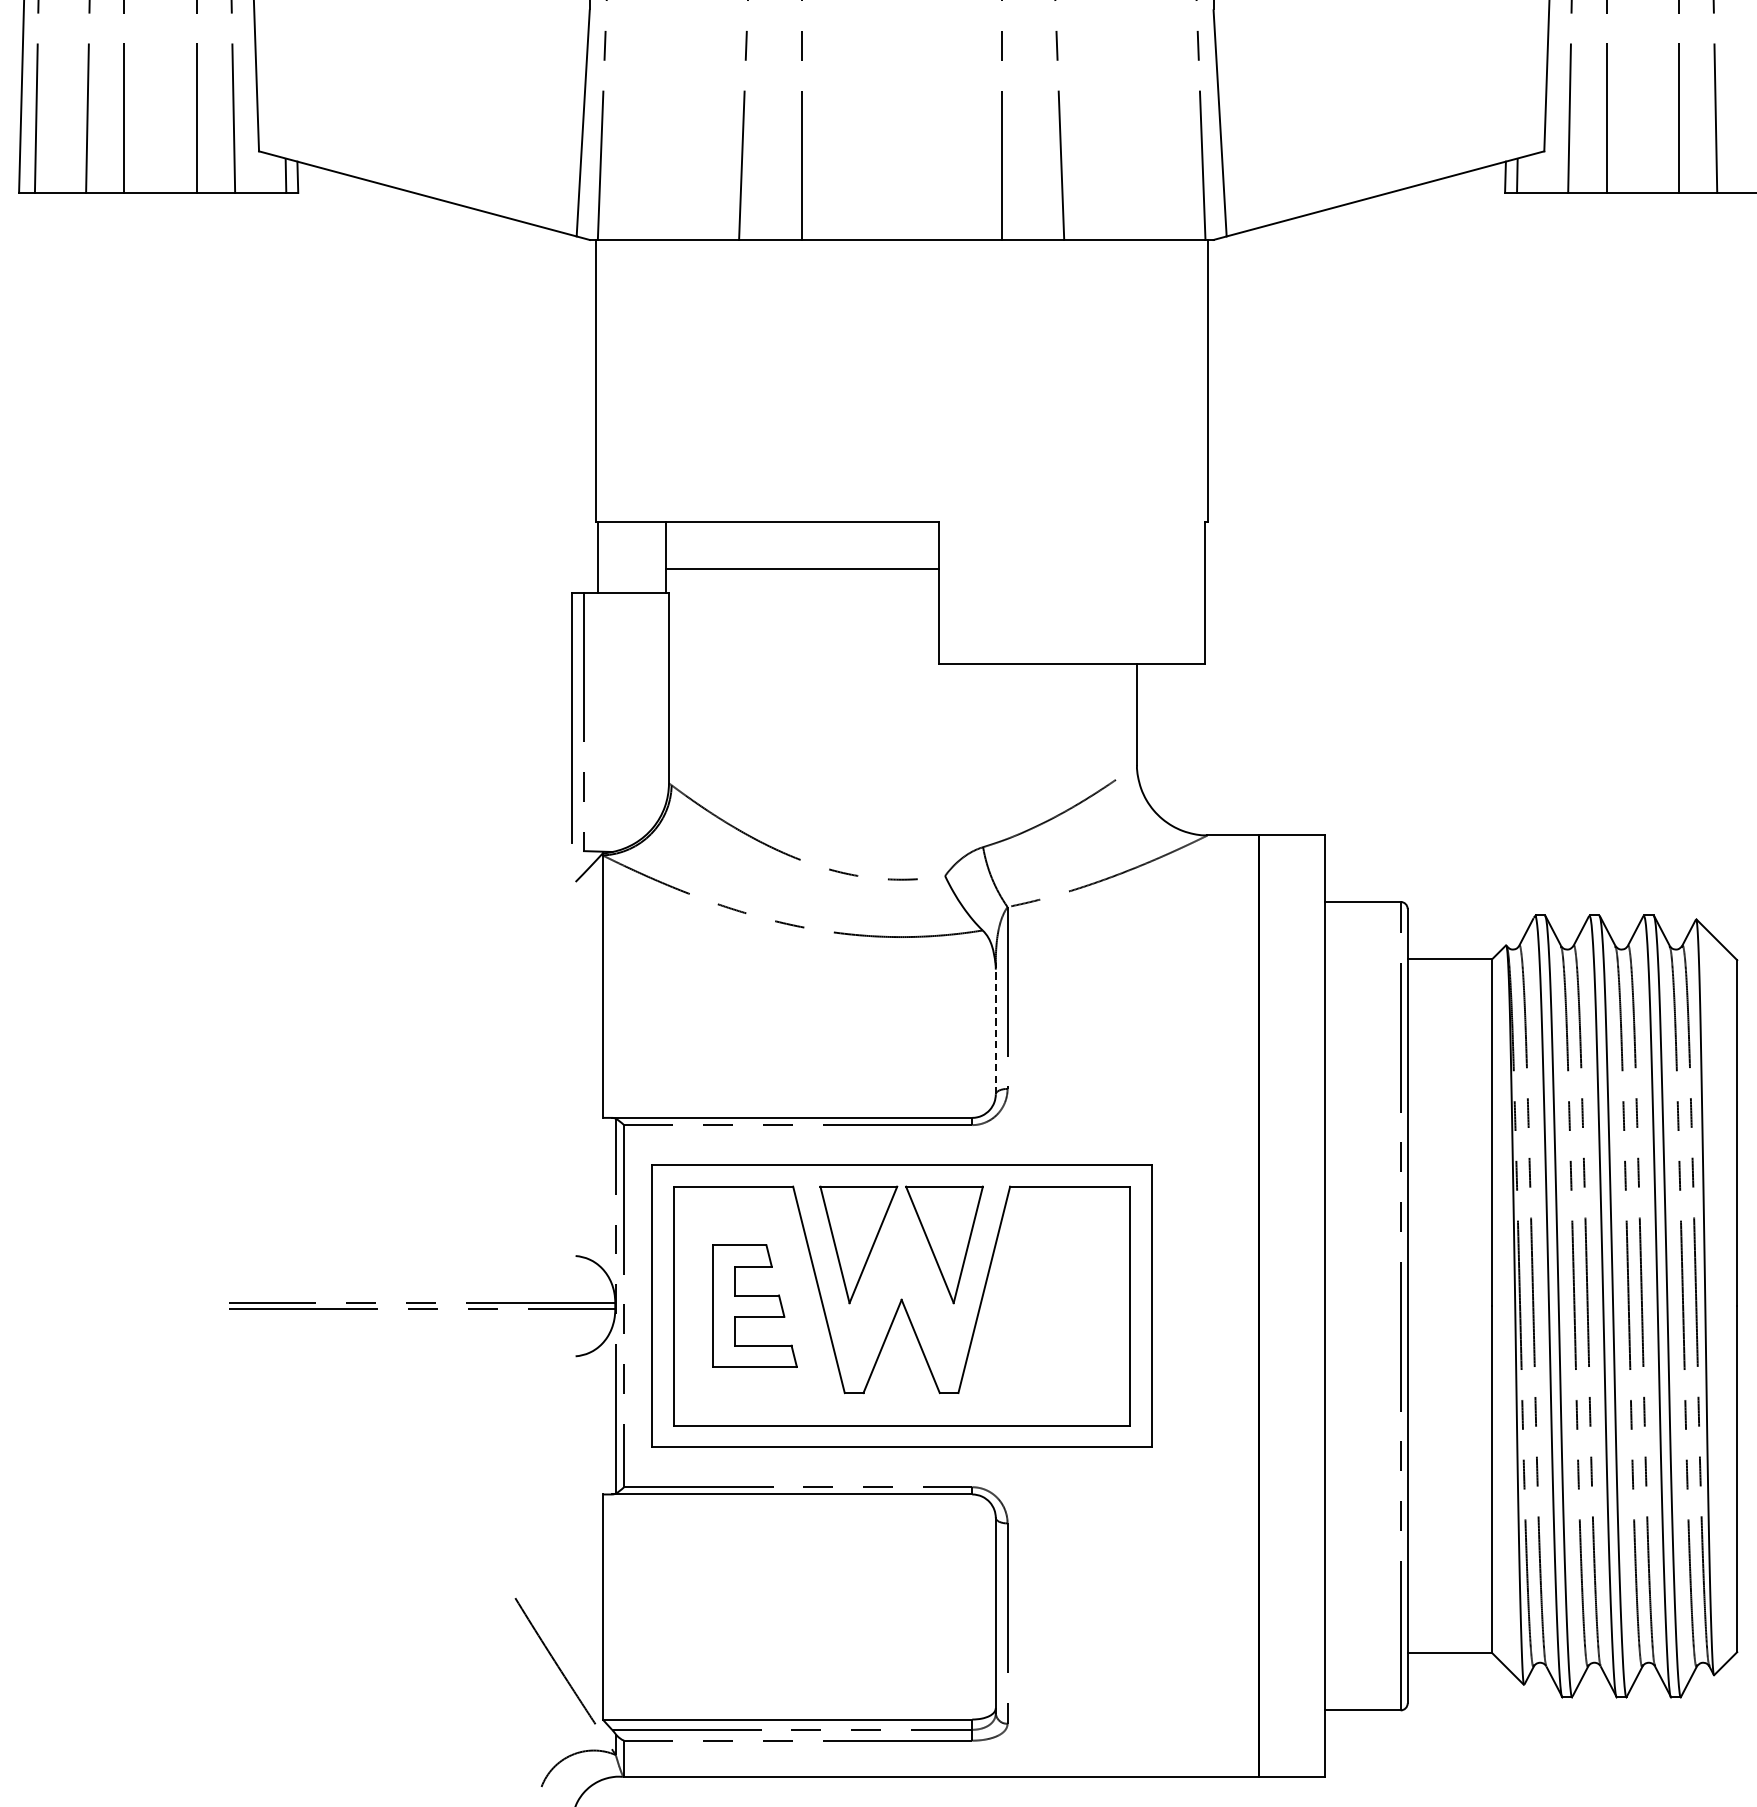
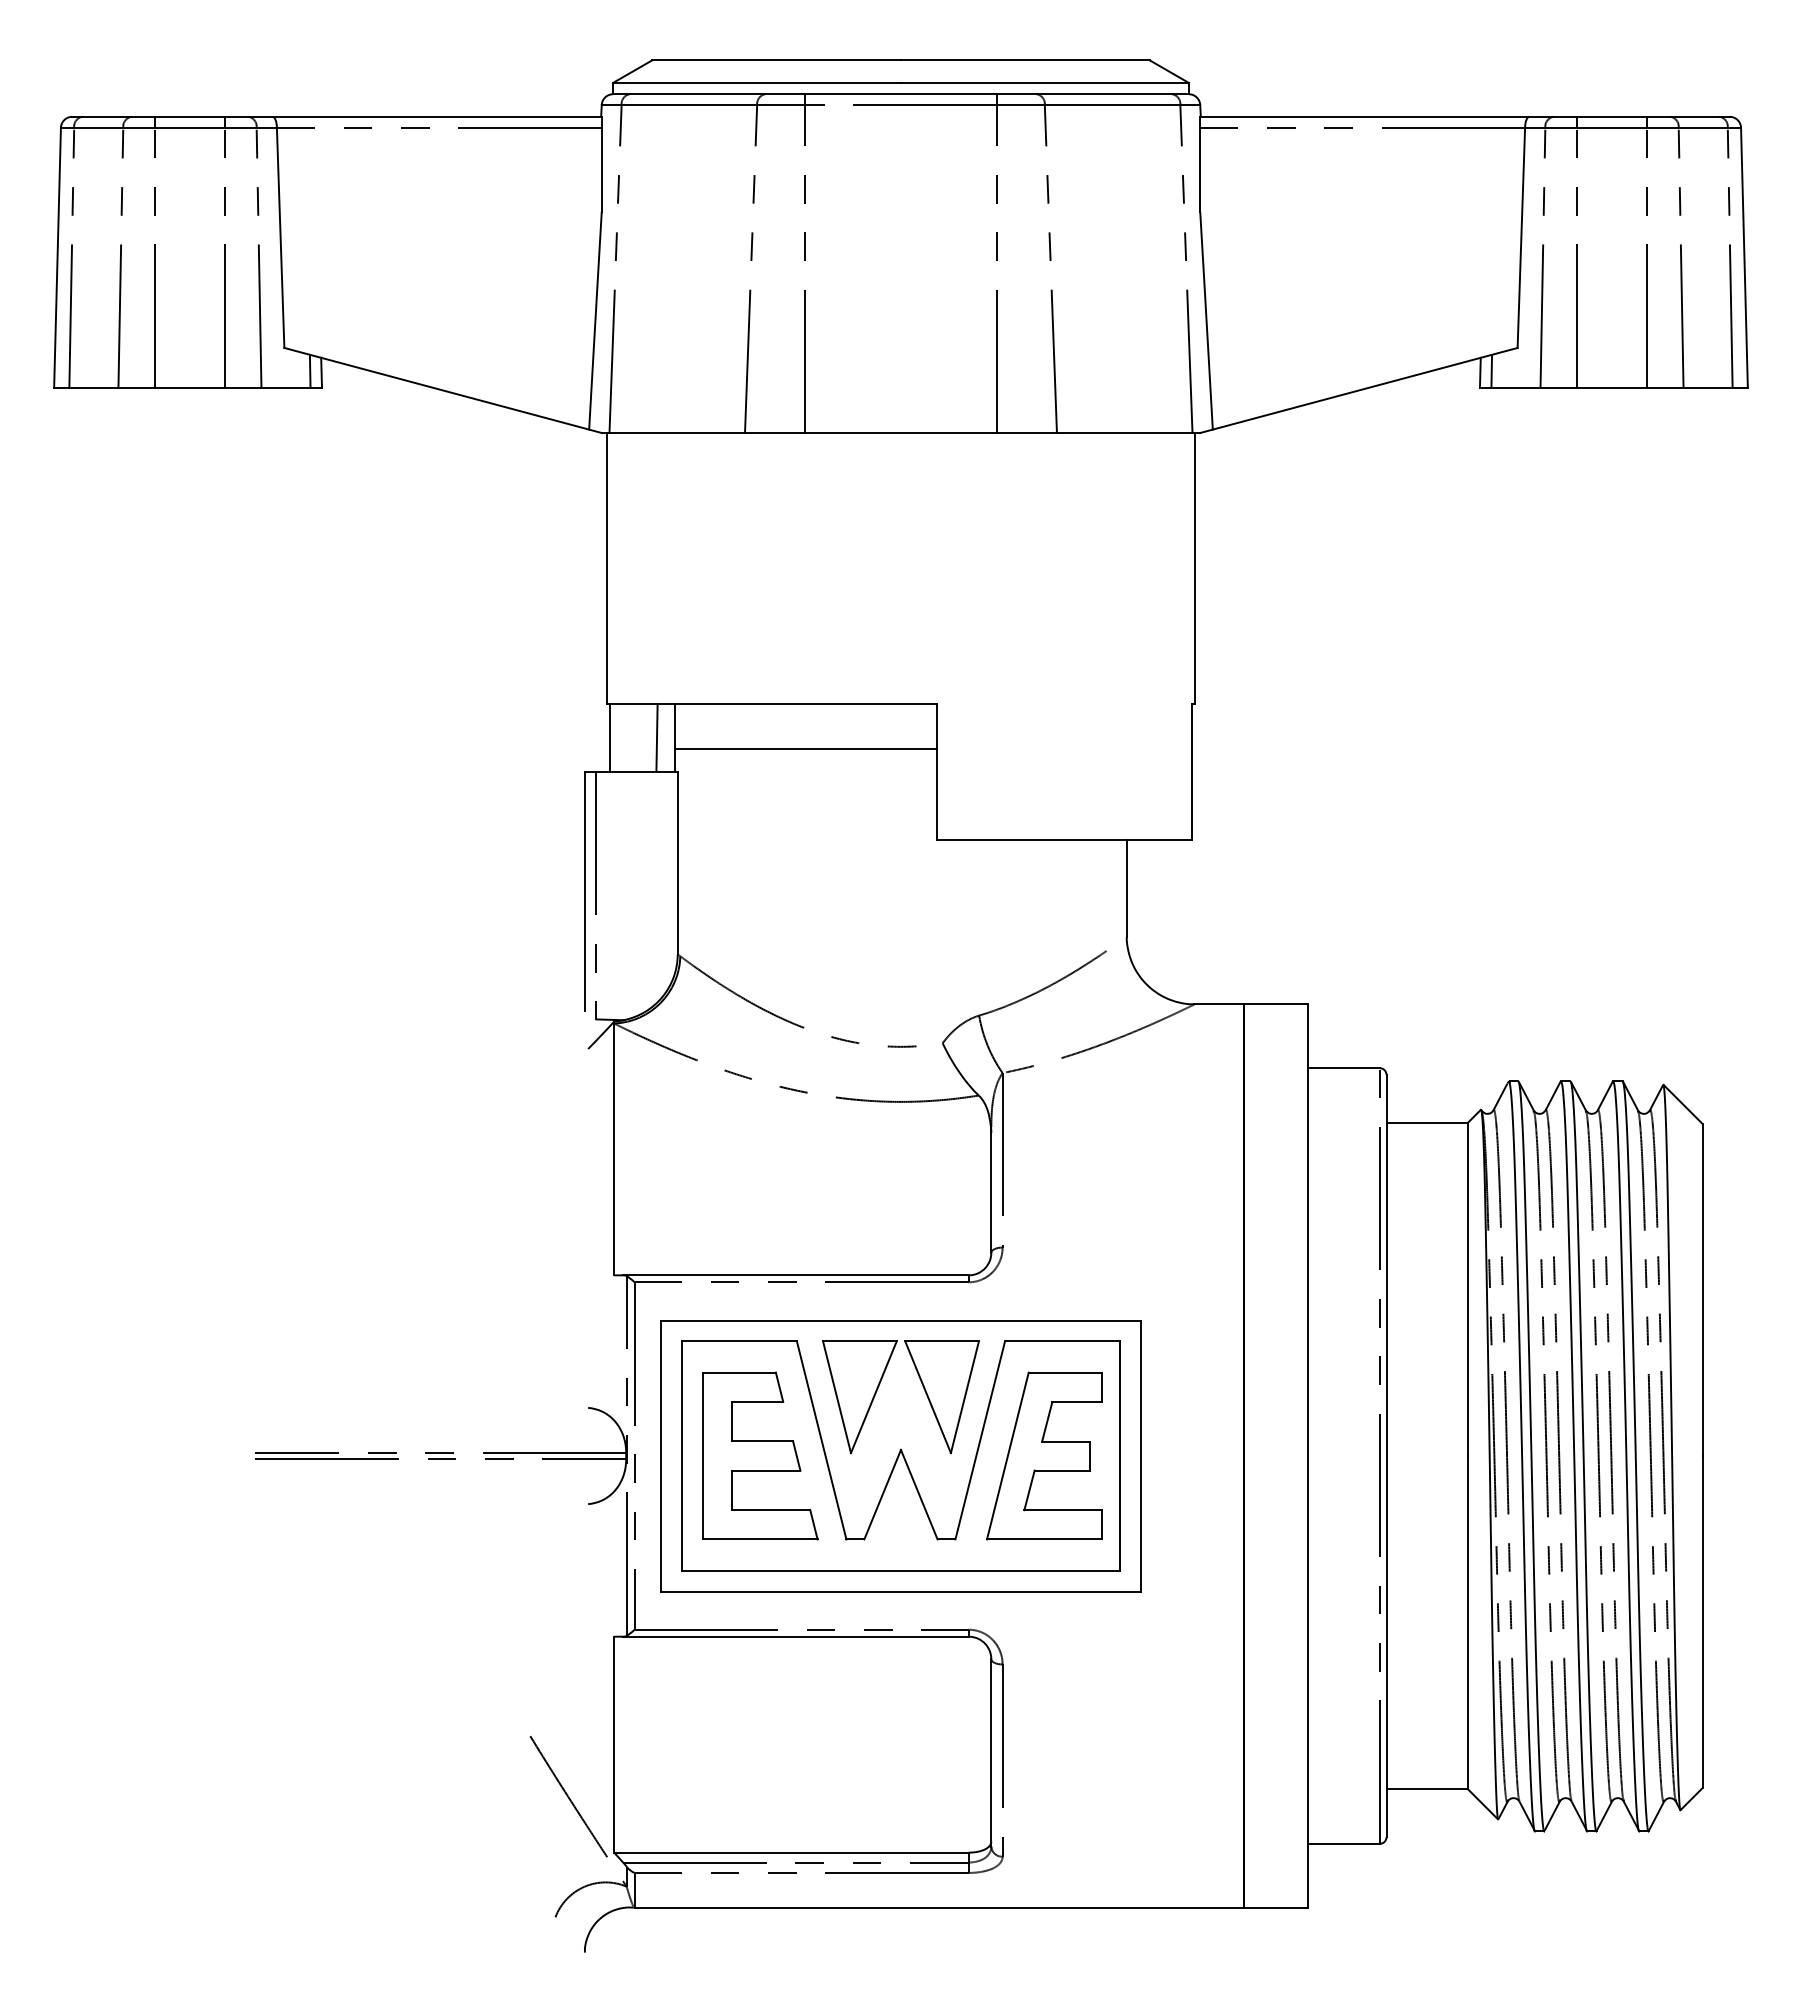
line: (646, 557) -> (656, 737), added
line: (995, 1028) -> (991, 1189), dashed -> solid
part: (755, 1305) -> (760, 1455), size x1.43
part: (1051, 1305) -> (1044, 1455), added

